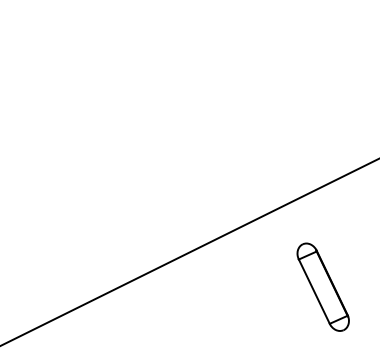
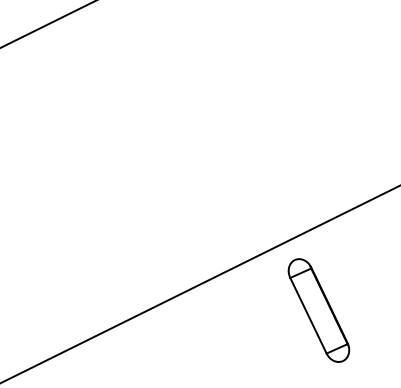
part: (322, 287) -> (318, 310), size x1.4

